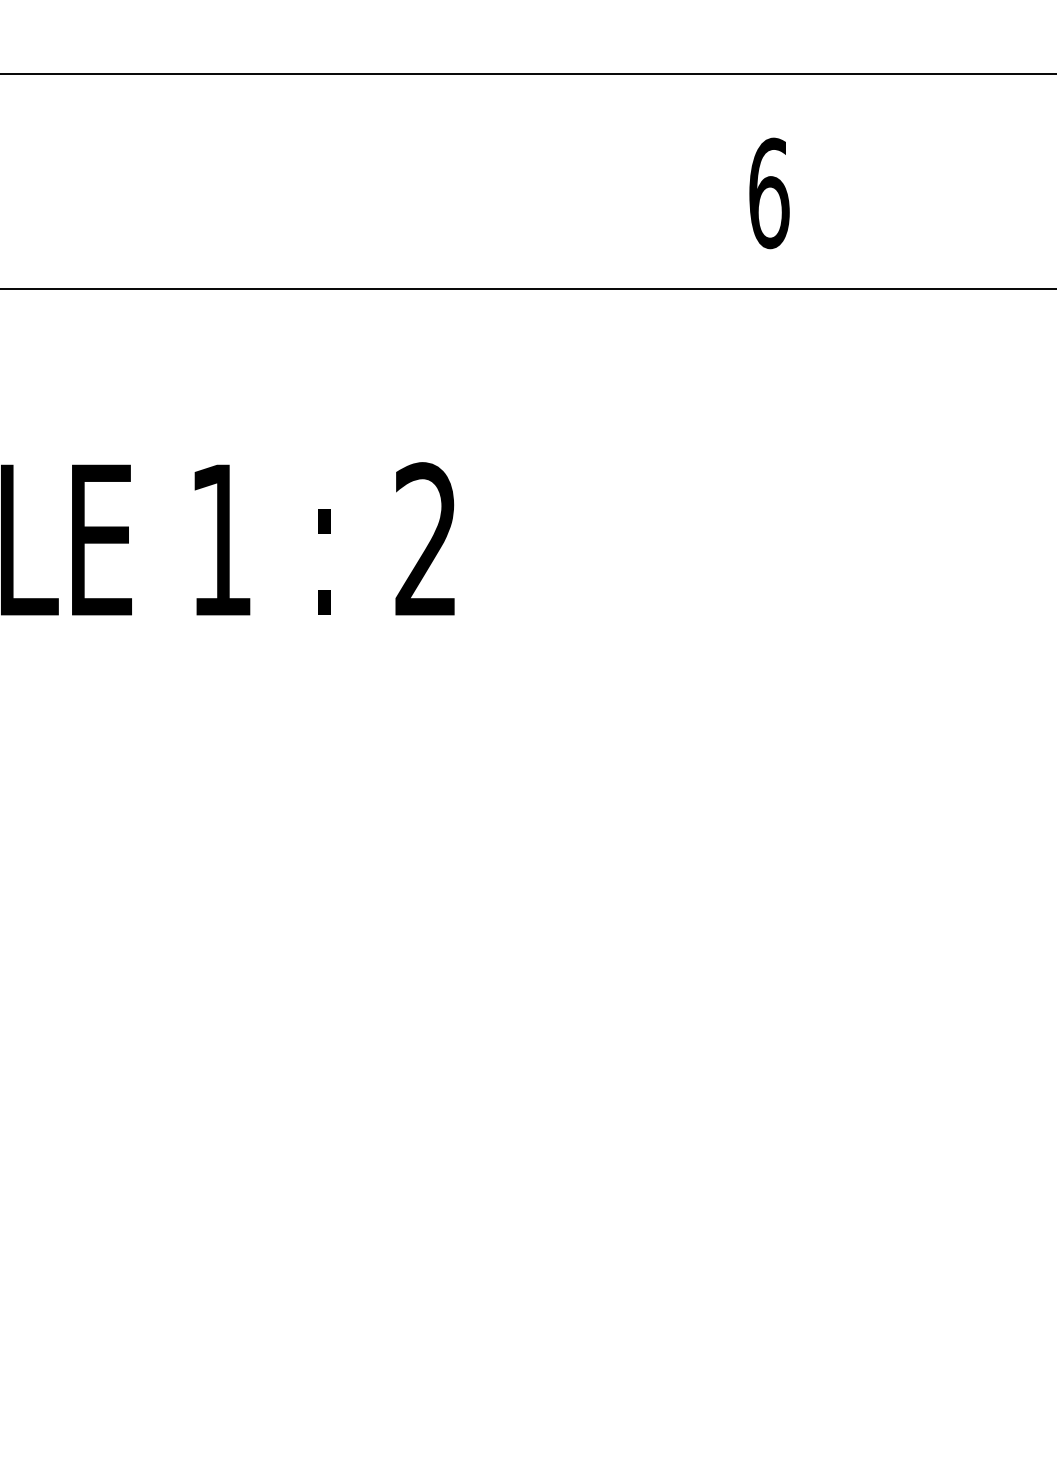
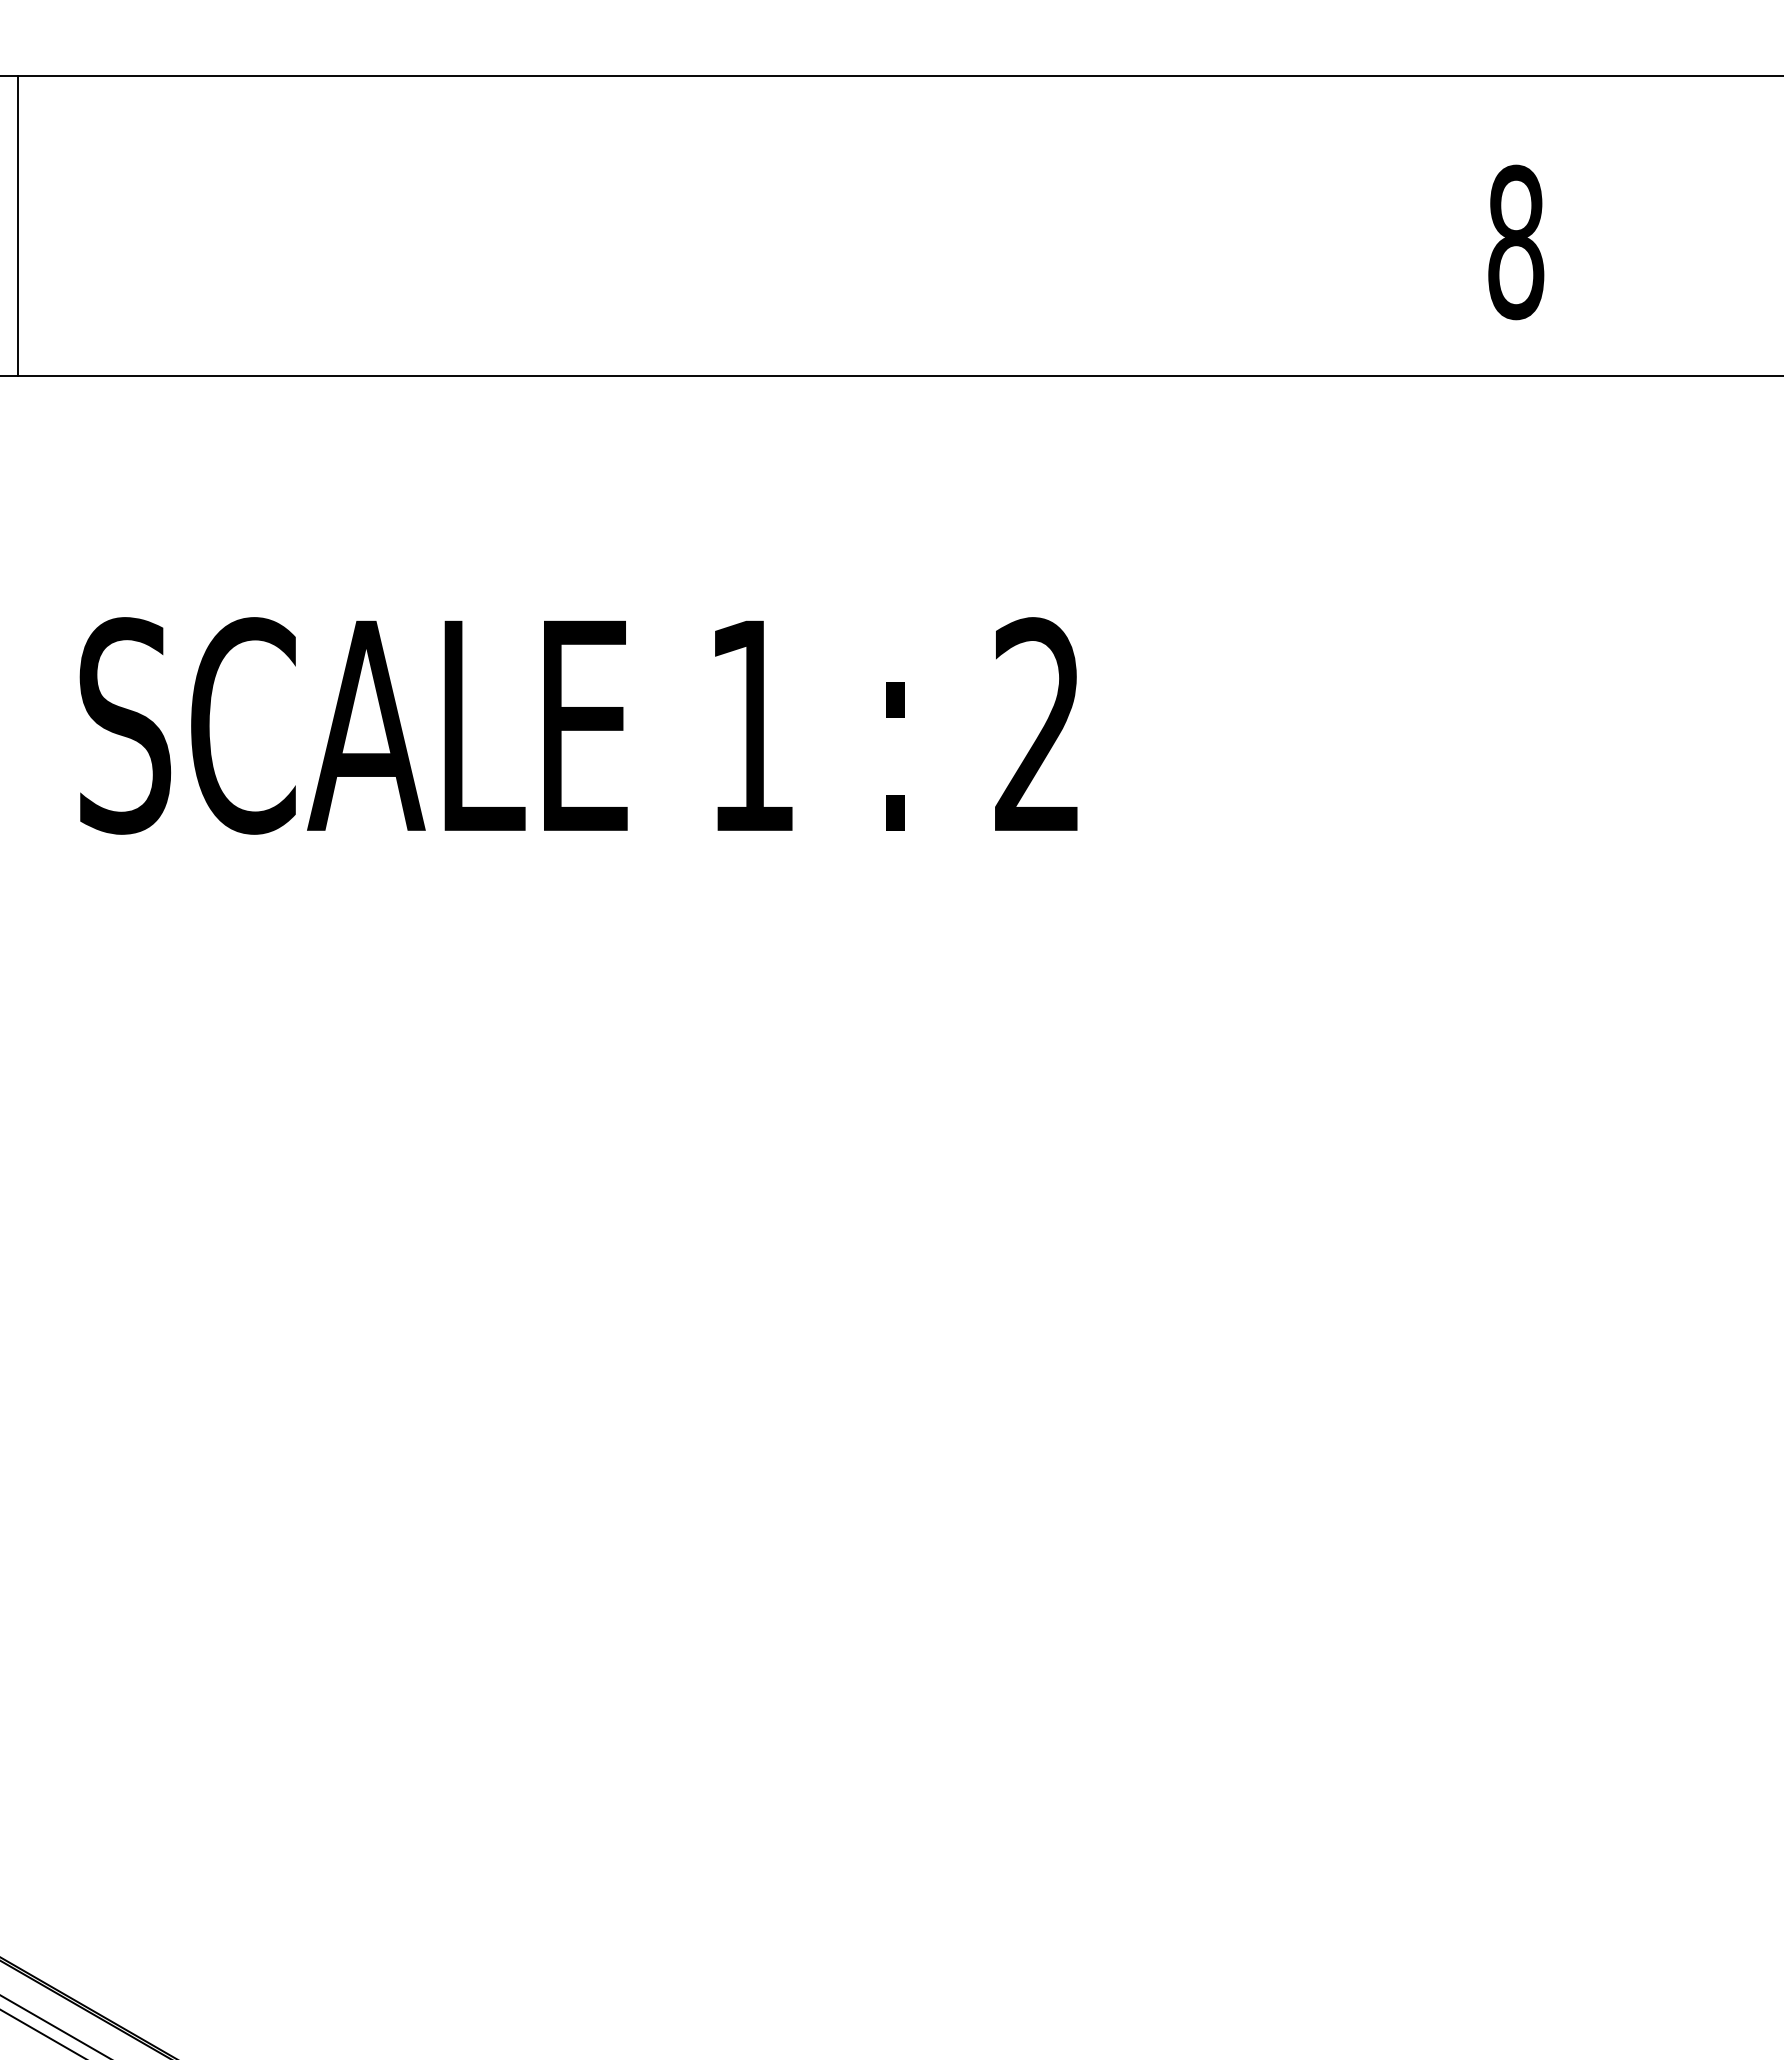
text: (769, 193) -> (1516, 242), 6 -> 8

